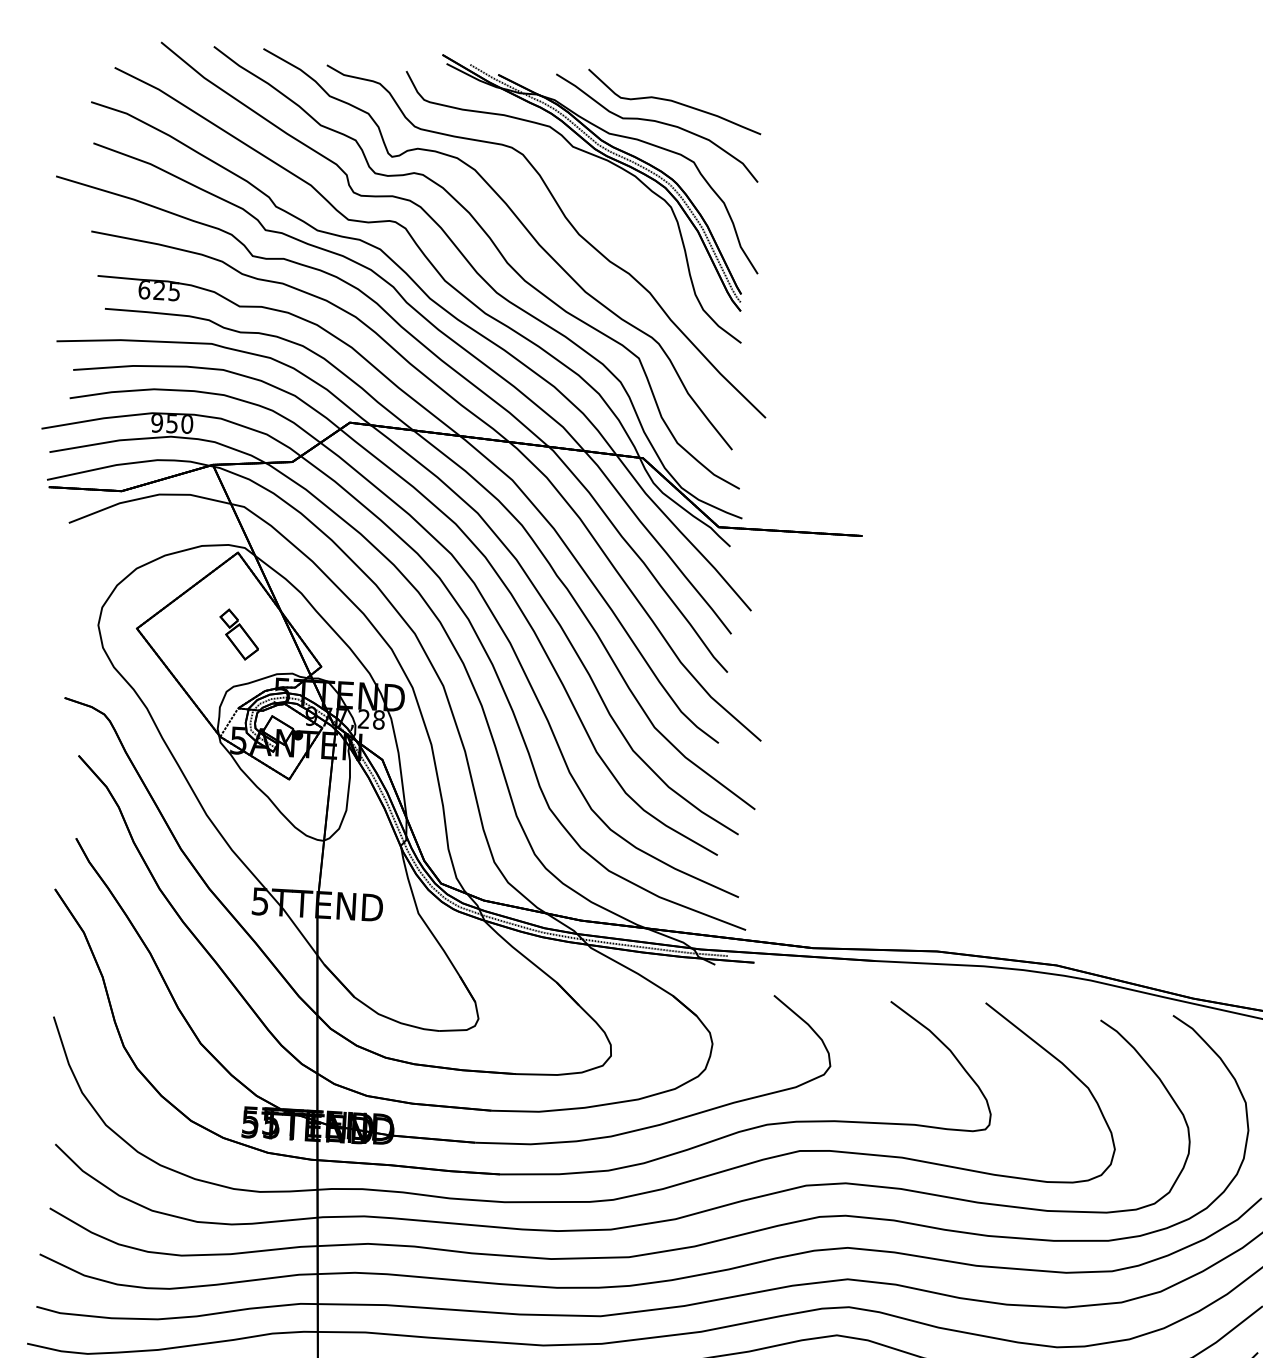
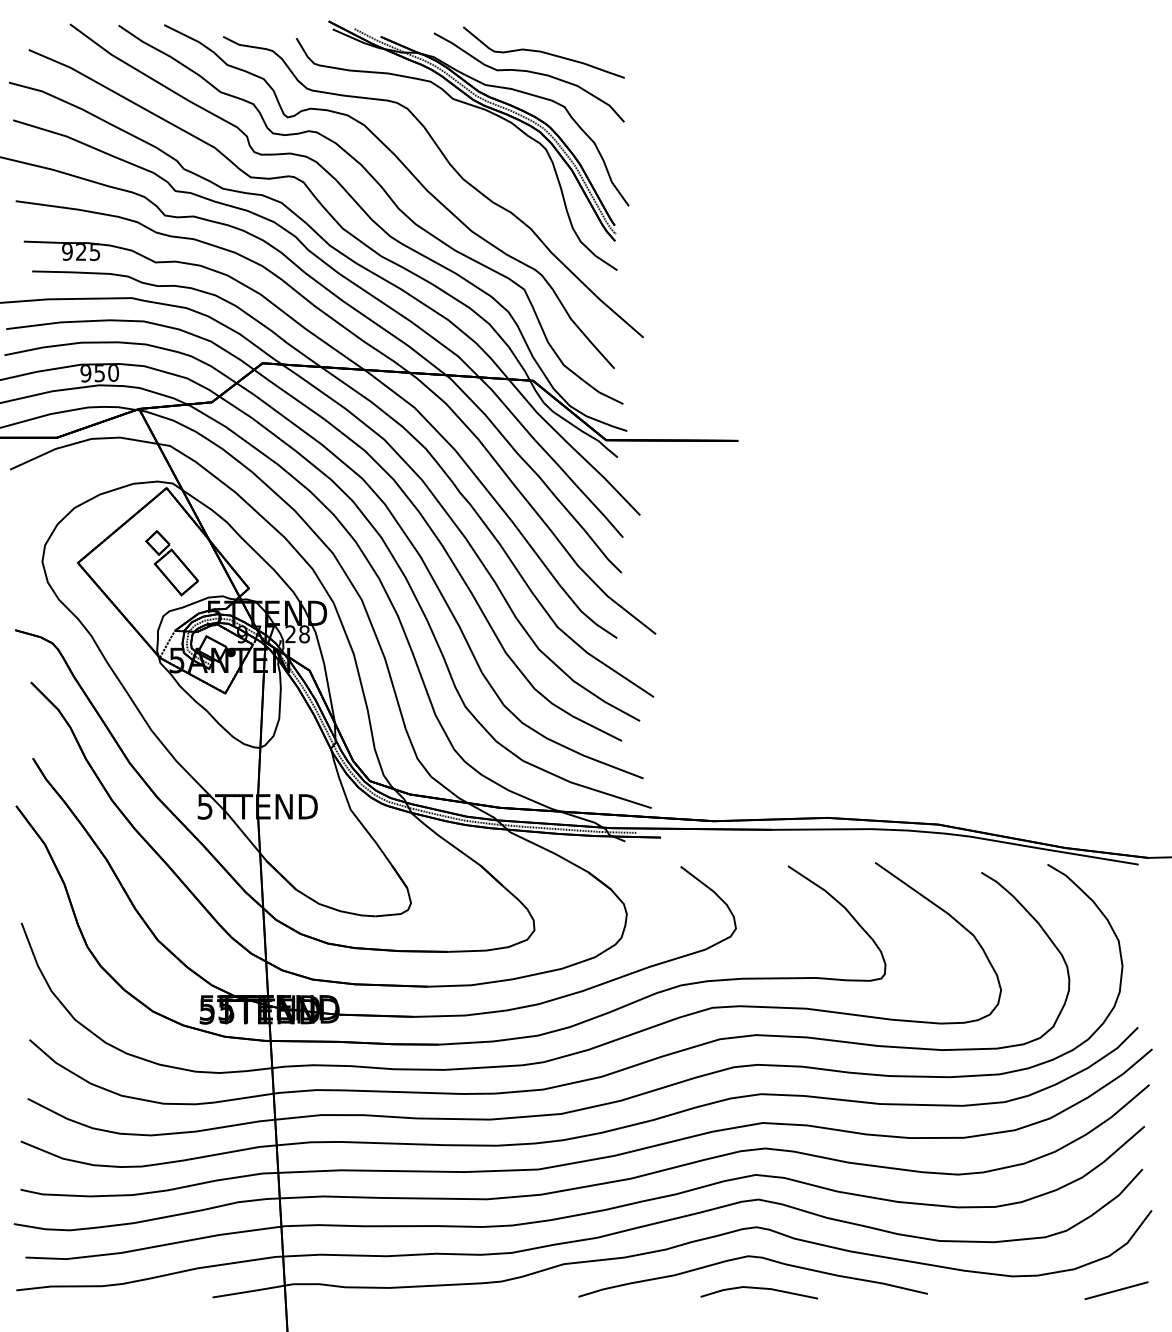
text: (144, 290) -> (67, 252), 625 -> 925
part: (238, 634) -> (171, 563), size x1.43

